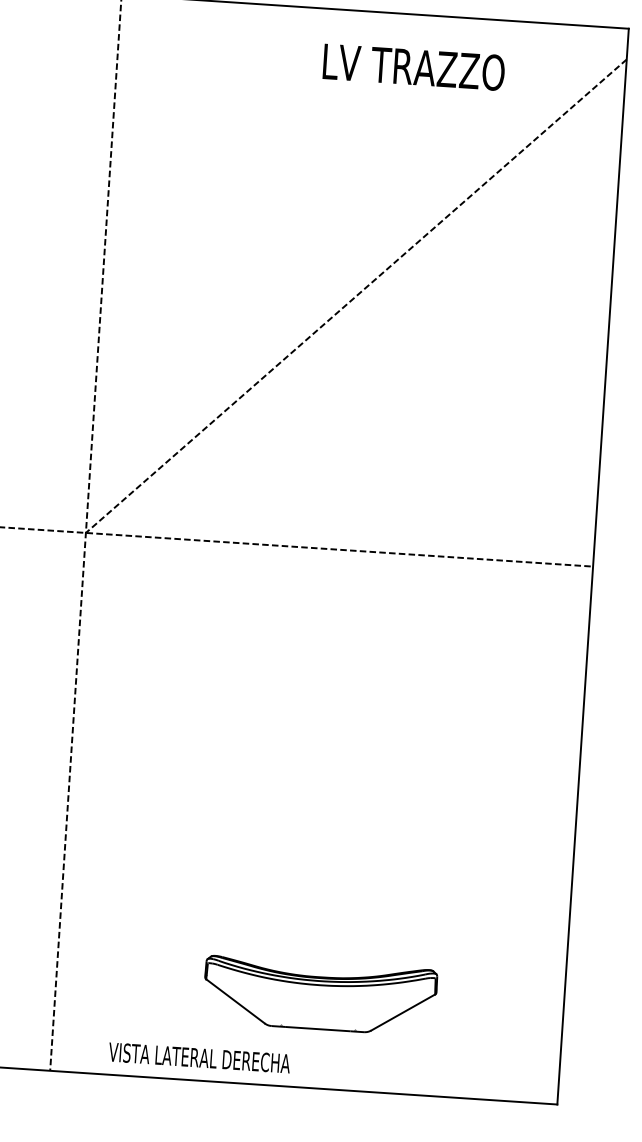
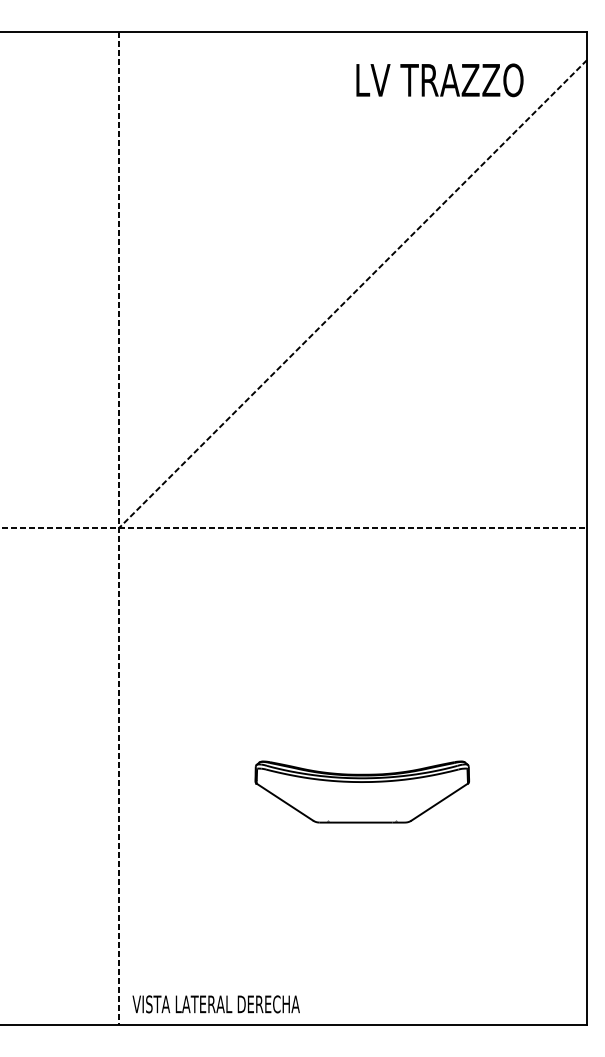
text: (413, 67) -> (439, 80), moved
part: (319, 995) -> (361, 791), moved
text: (198, 1058) -> (215, 1004), moved

